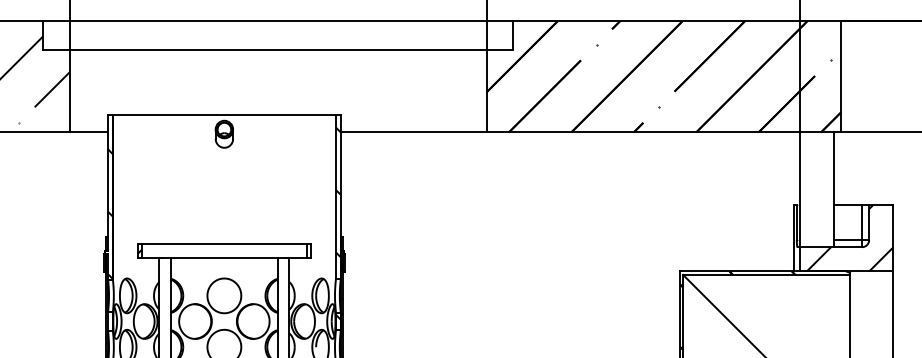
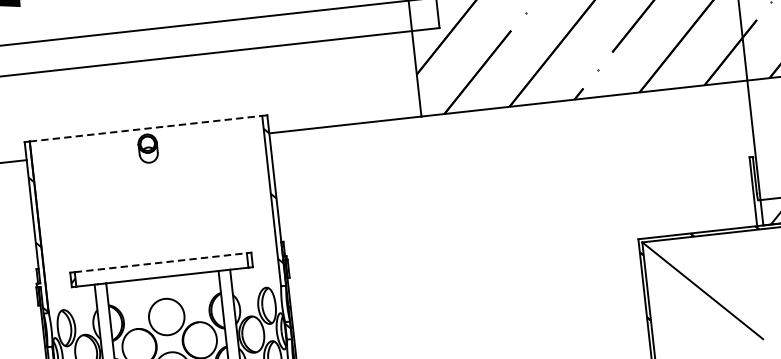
line: (224, 115) -> (146, 129), solid -> dashed
line: (224, 243) -> (160, 262), solid -> dashed

